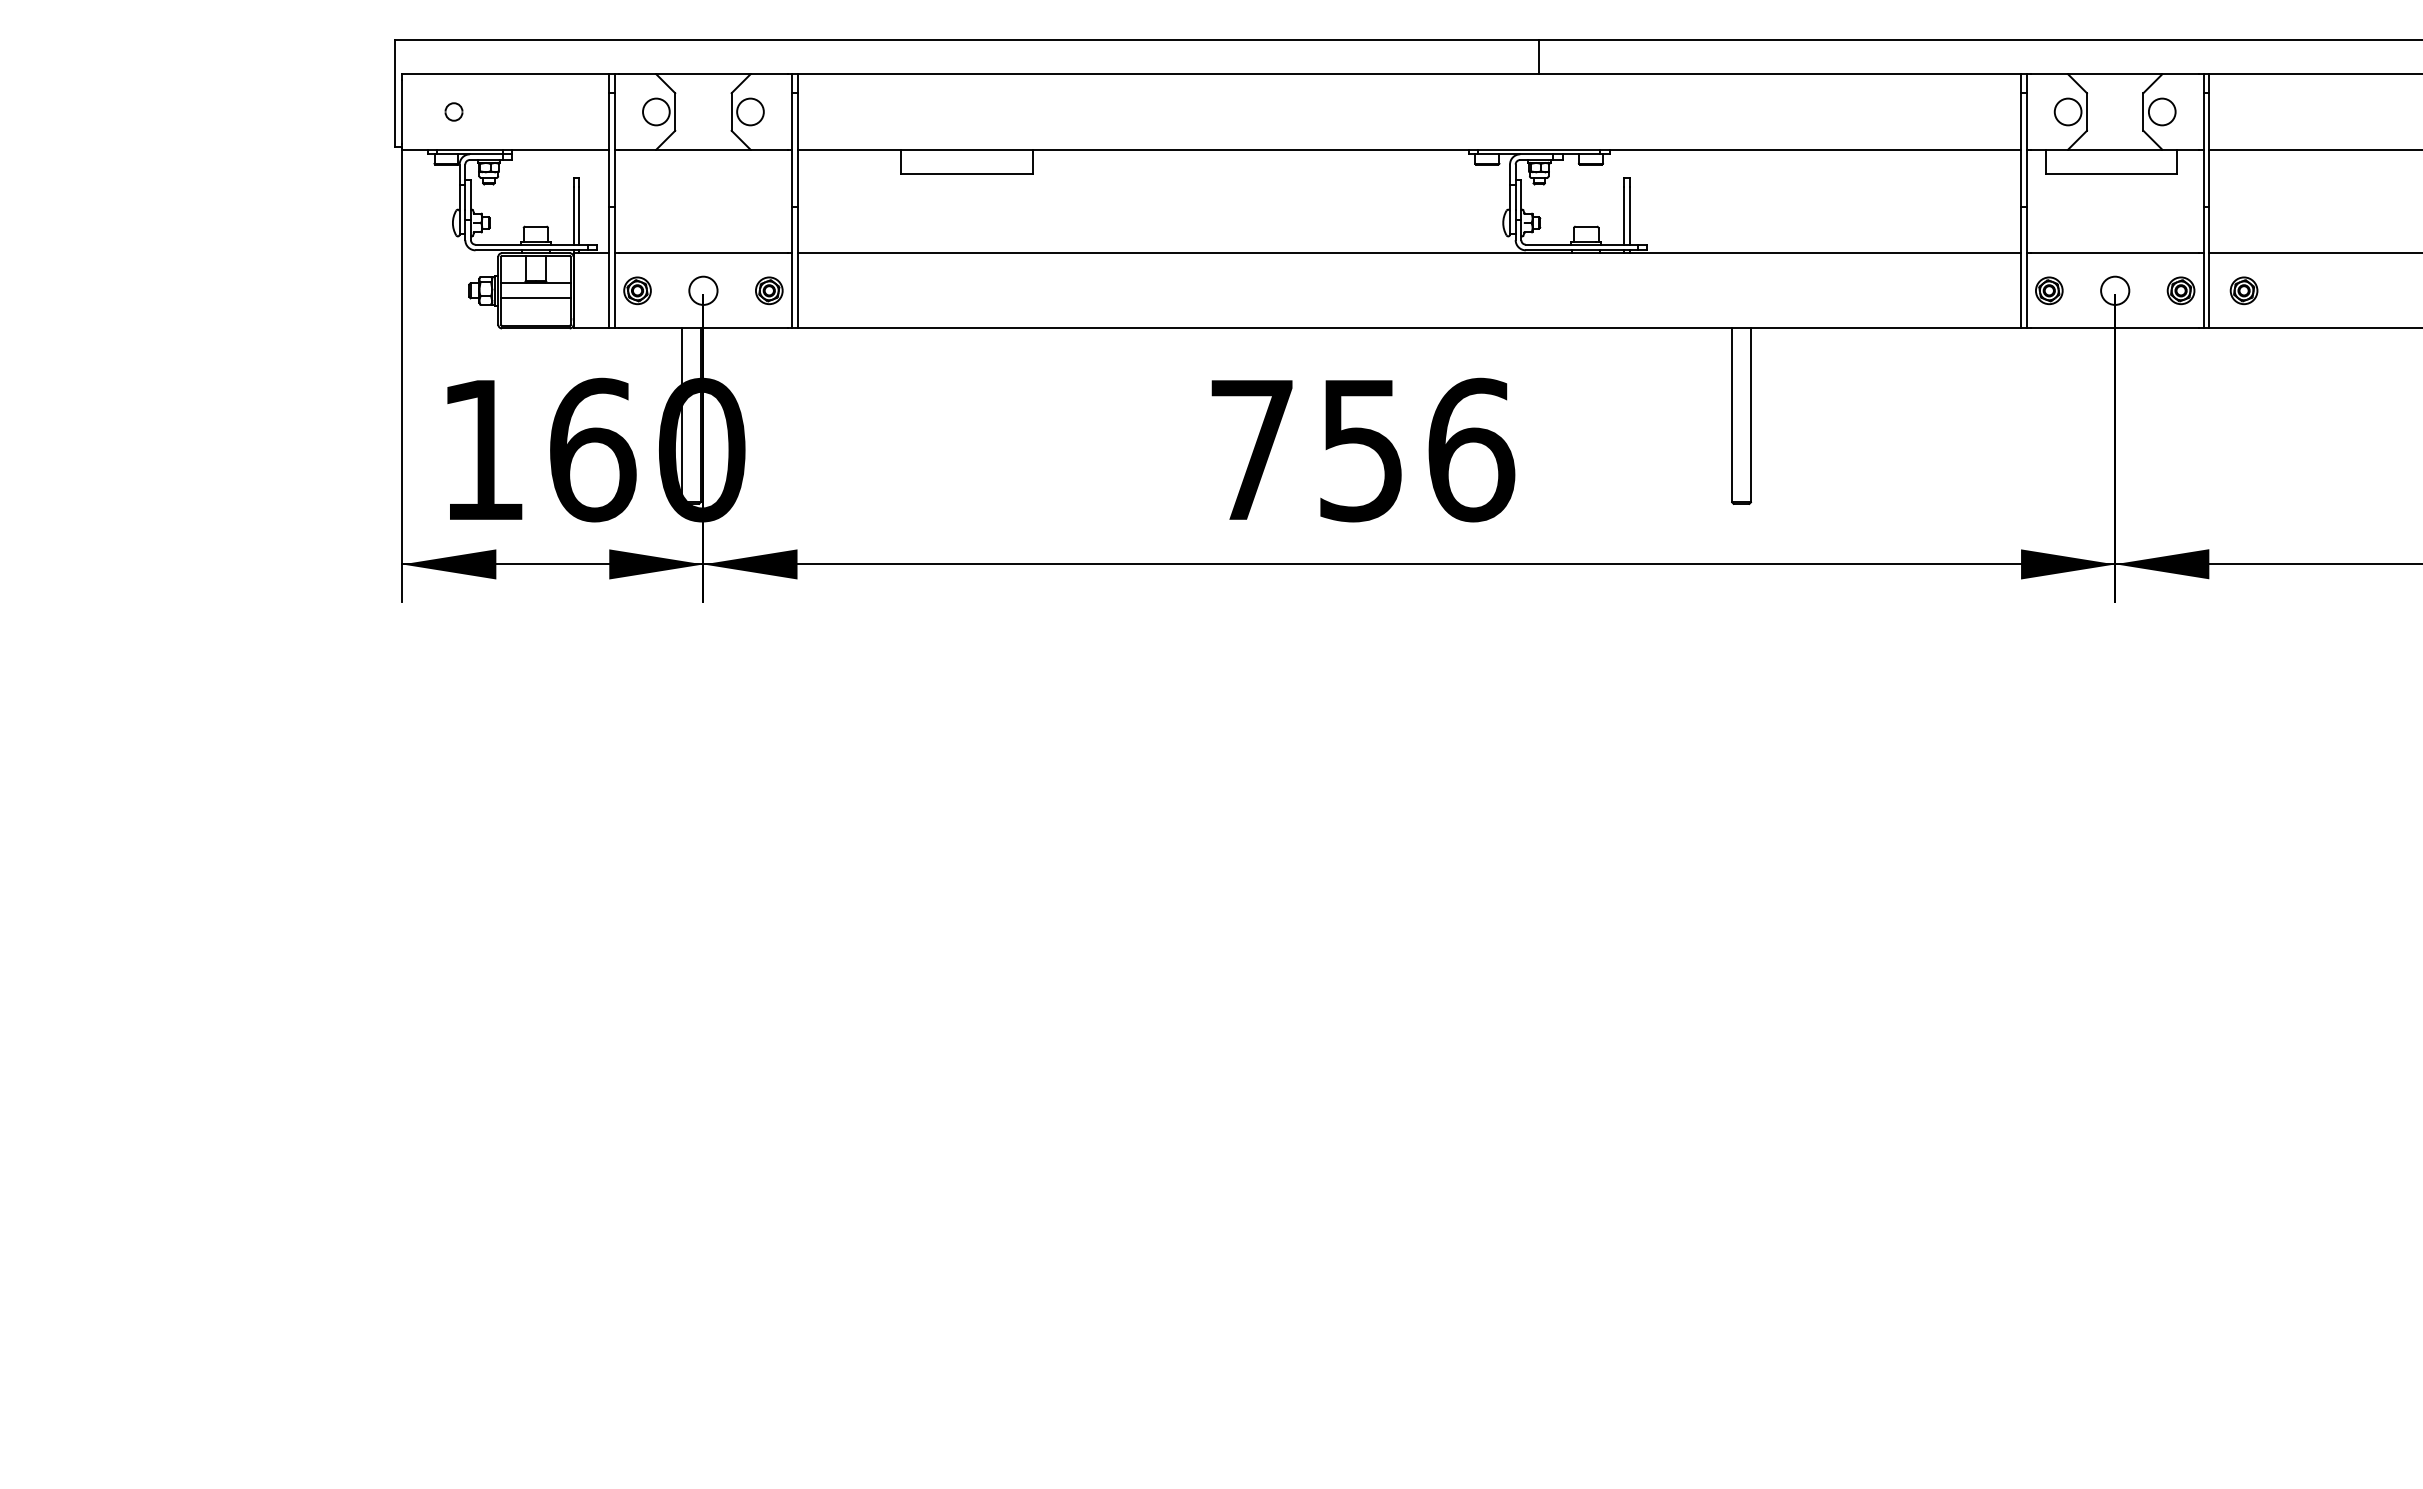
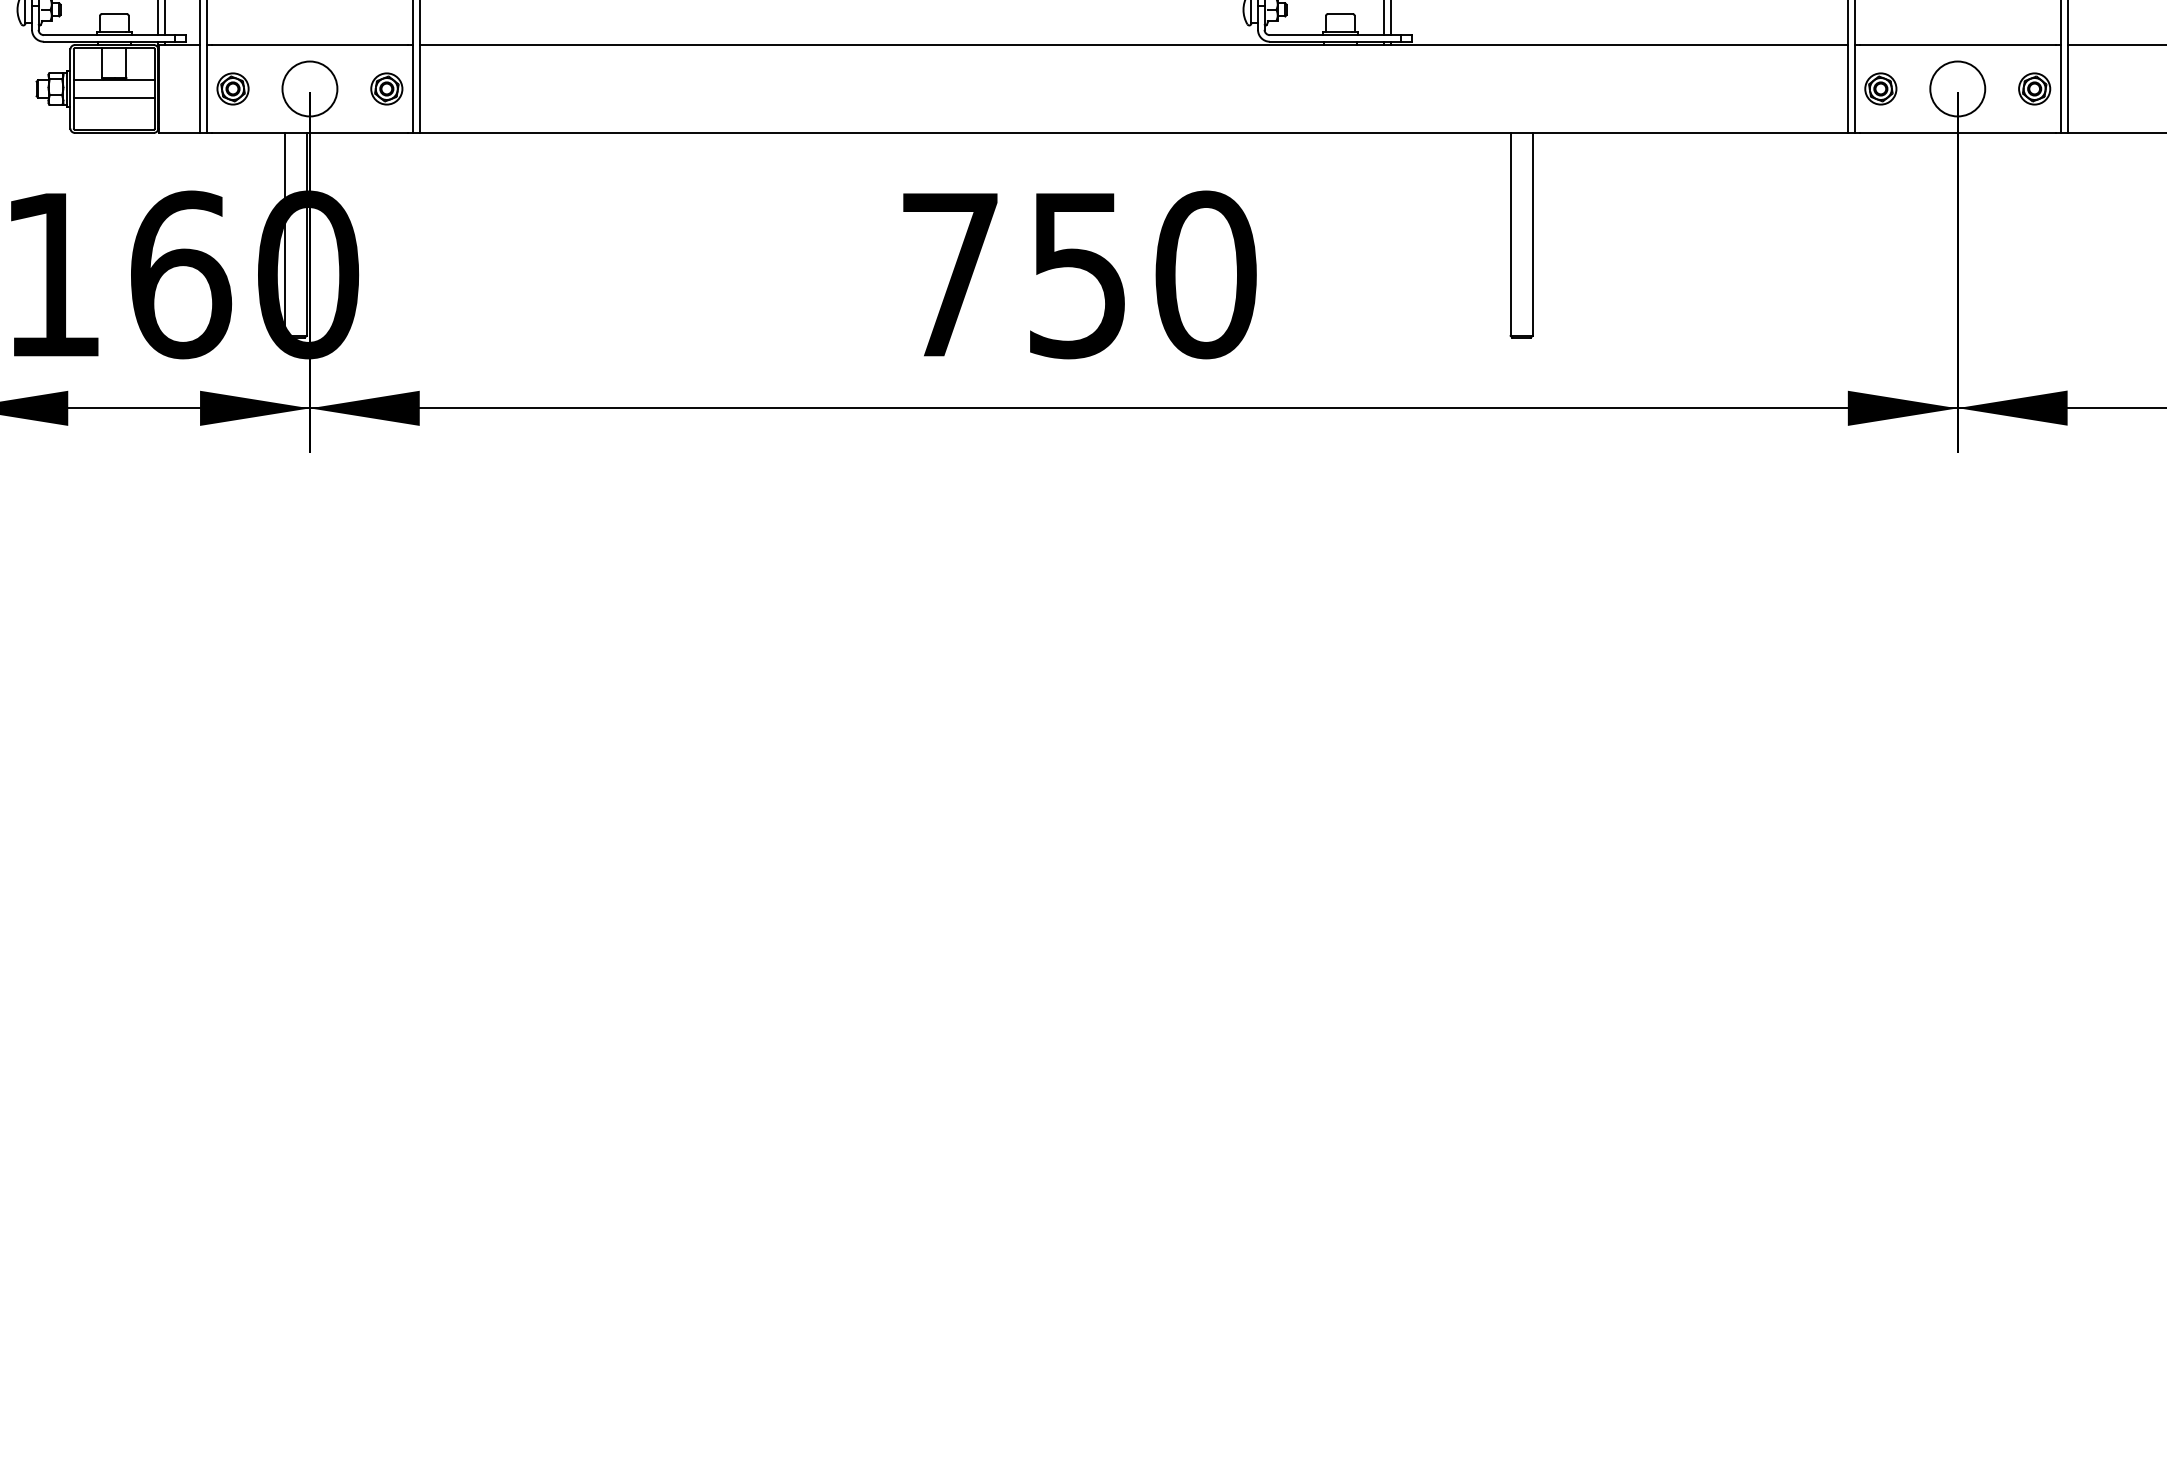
circle: (702, 290) -> (308, 88), size x1.67
circle: (2114, 290) -> (1956, 88), size x1.67
part: (2243, 290) -> (2107, 88), removed
text: (1471, 449) -> (1206, 274), 756 -> 750

